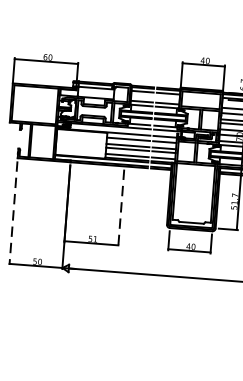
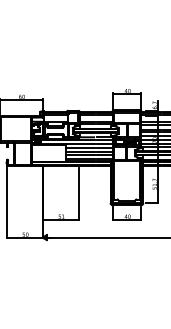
line: (120, 208) -> (78, 194), dashed -> solid
line: (12, 213) -> (6, 203), dashed -> solid

